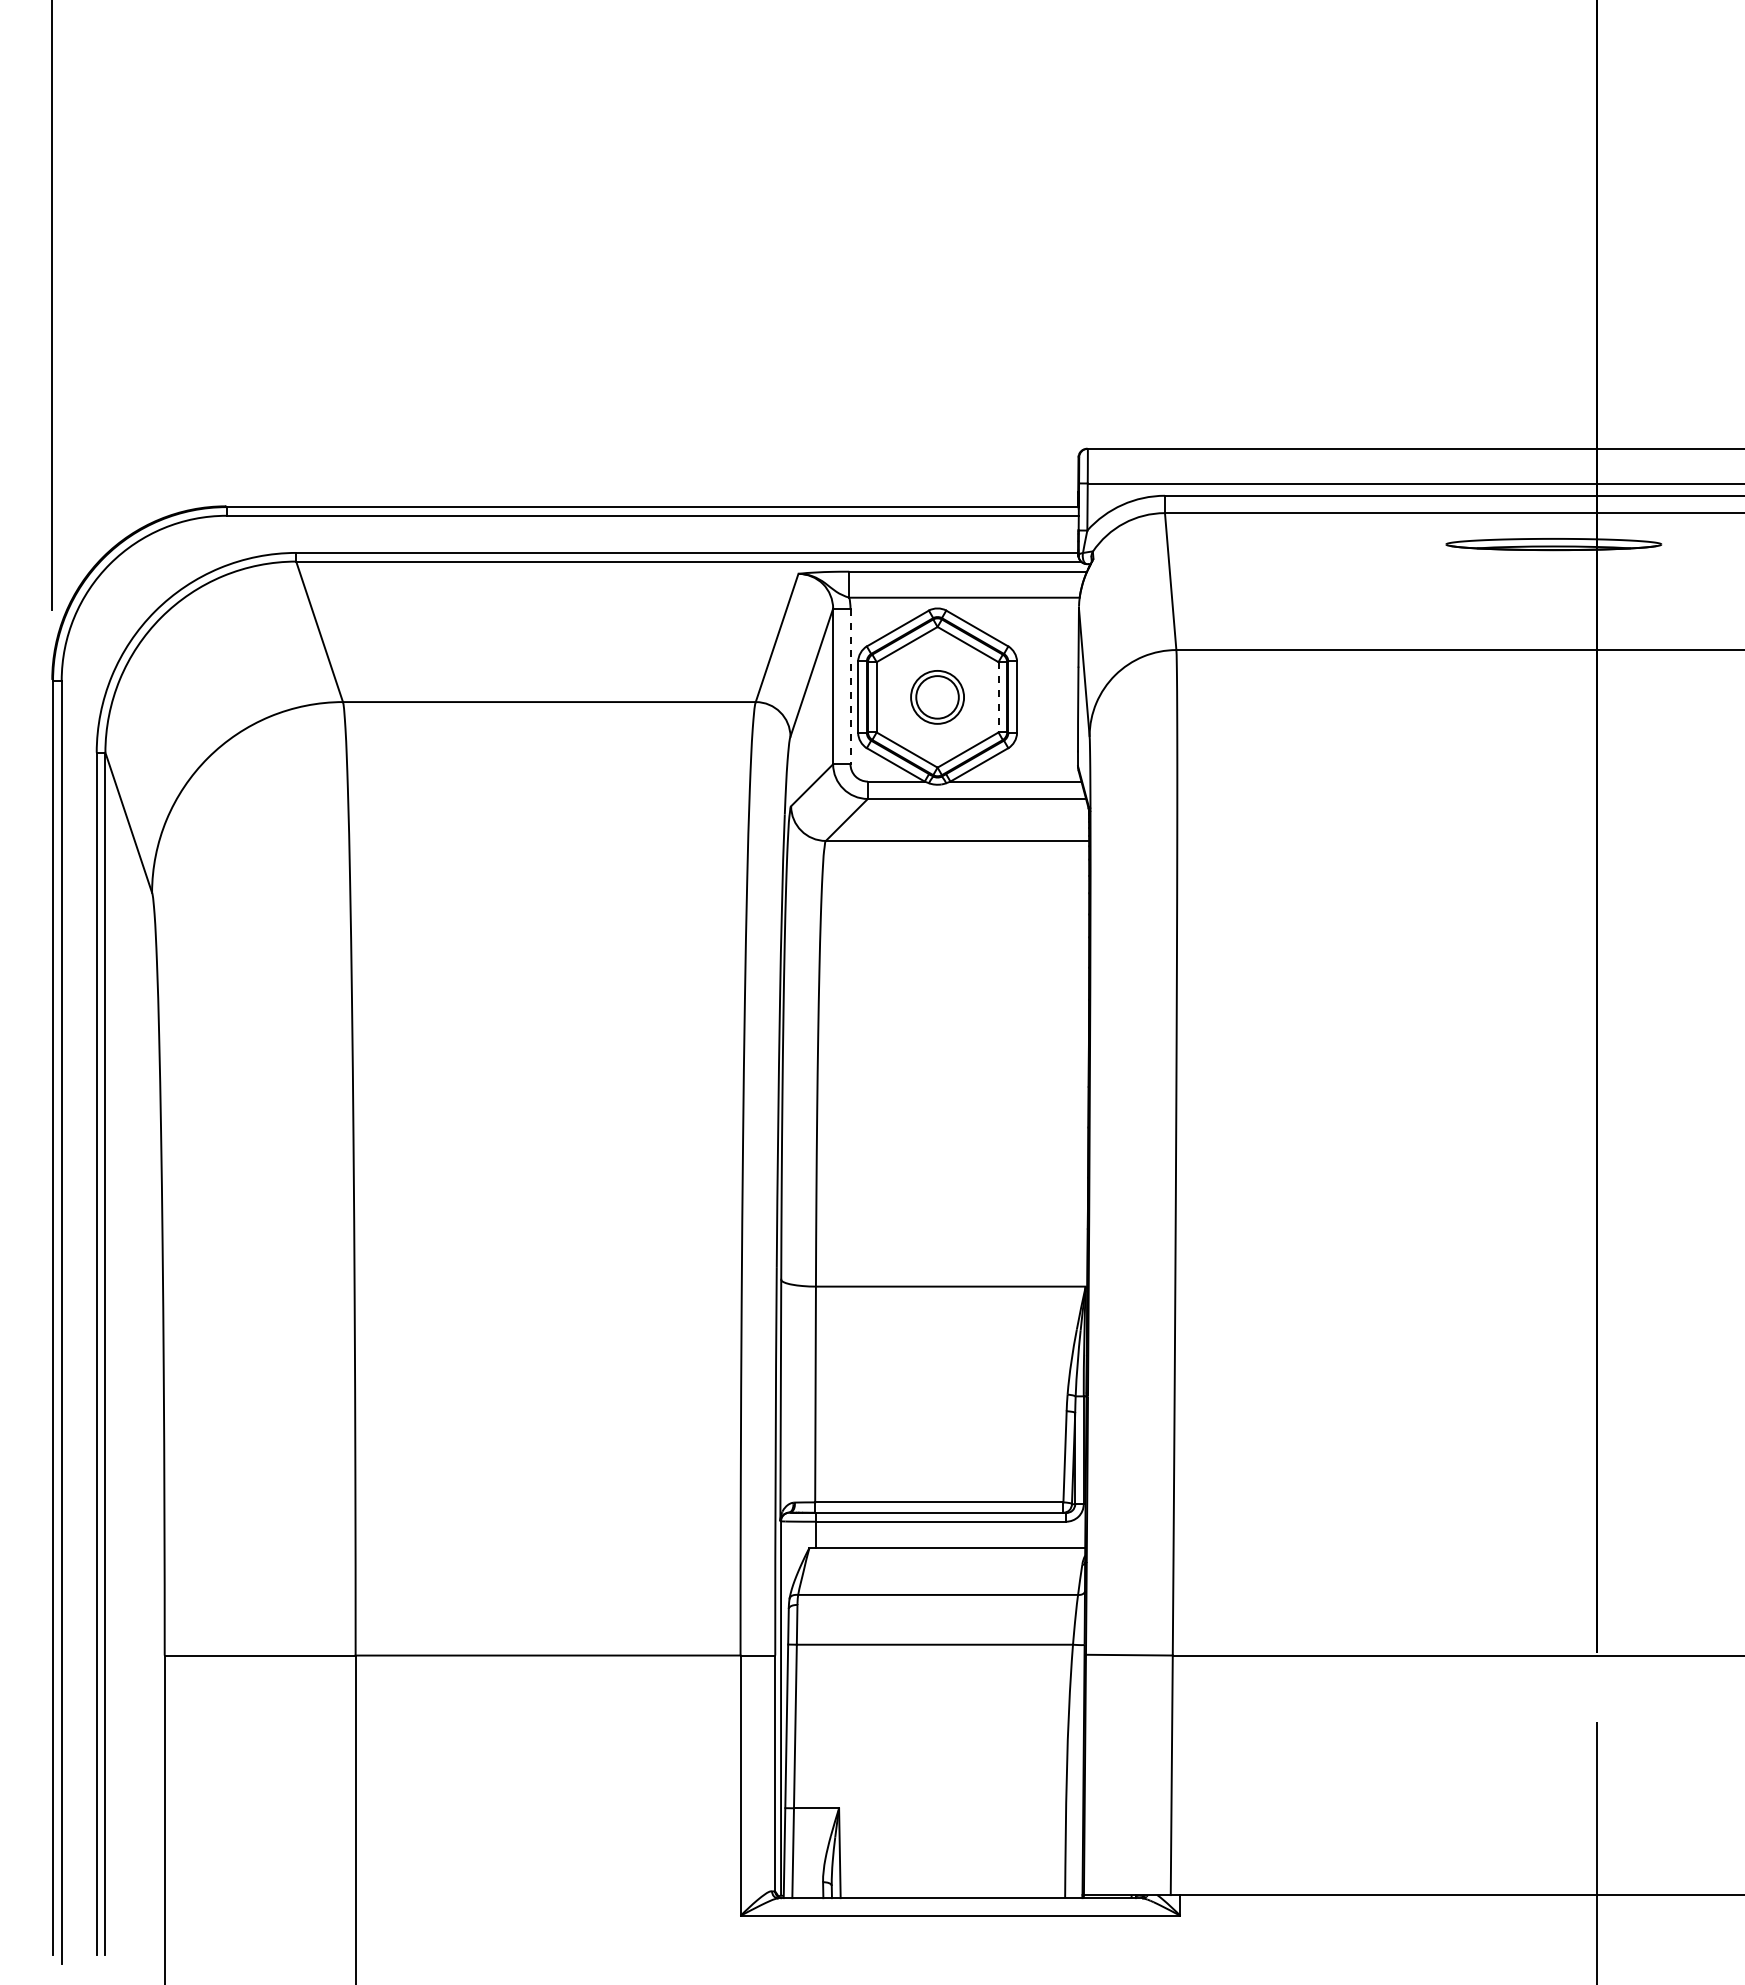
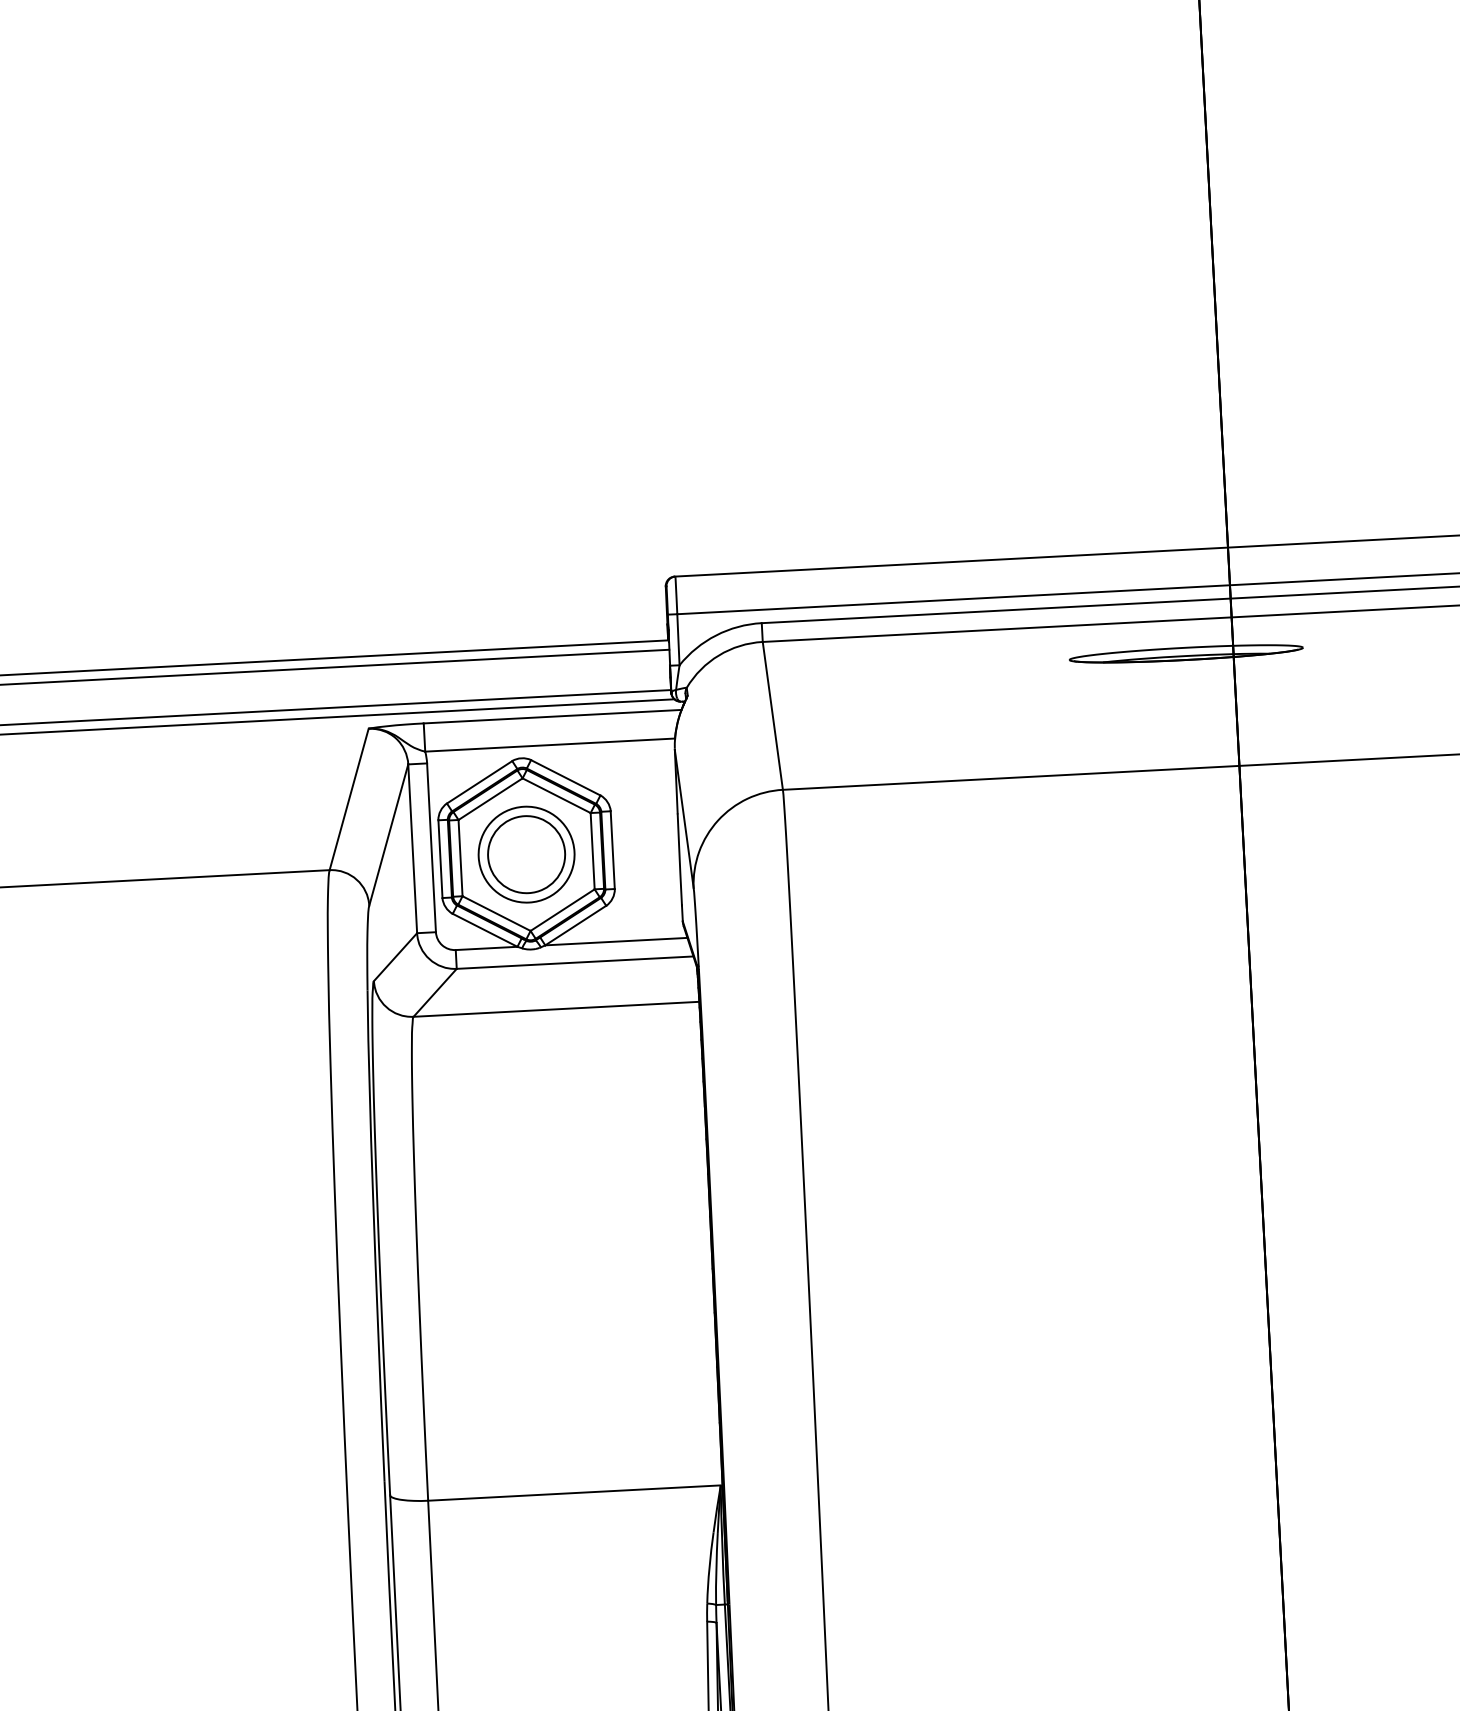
line: (850, 686) -> (431, 847), dashed -> solid
part: (937, 697) -> (526, 854), size x1.67
line: (998, 697) -> (592, 851), dashed -> solid

